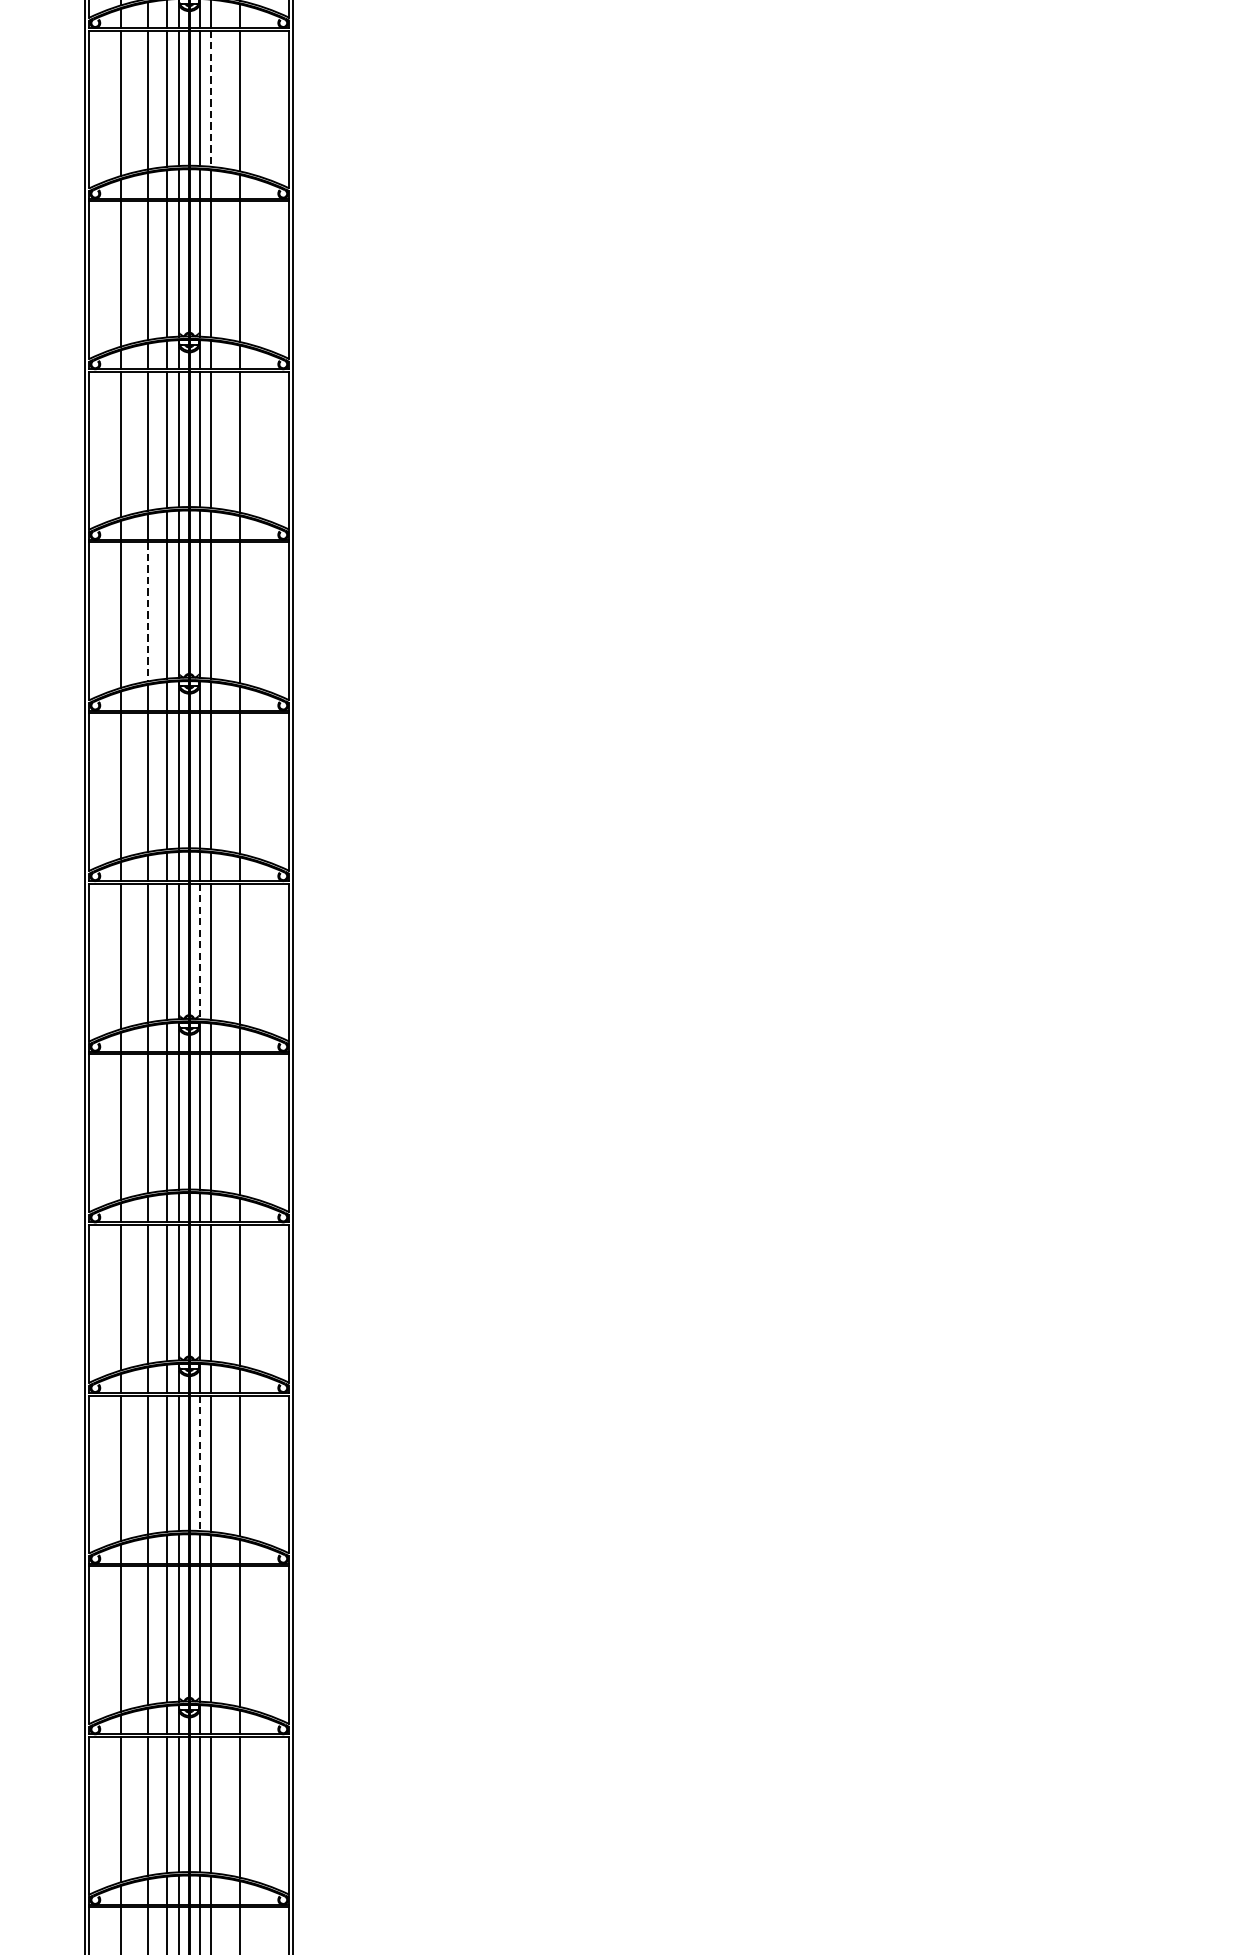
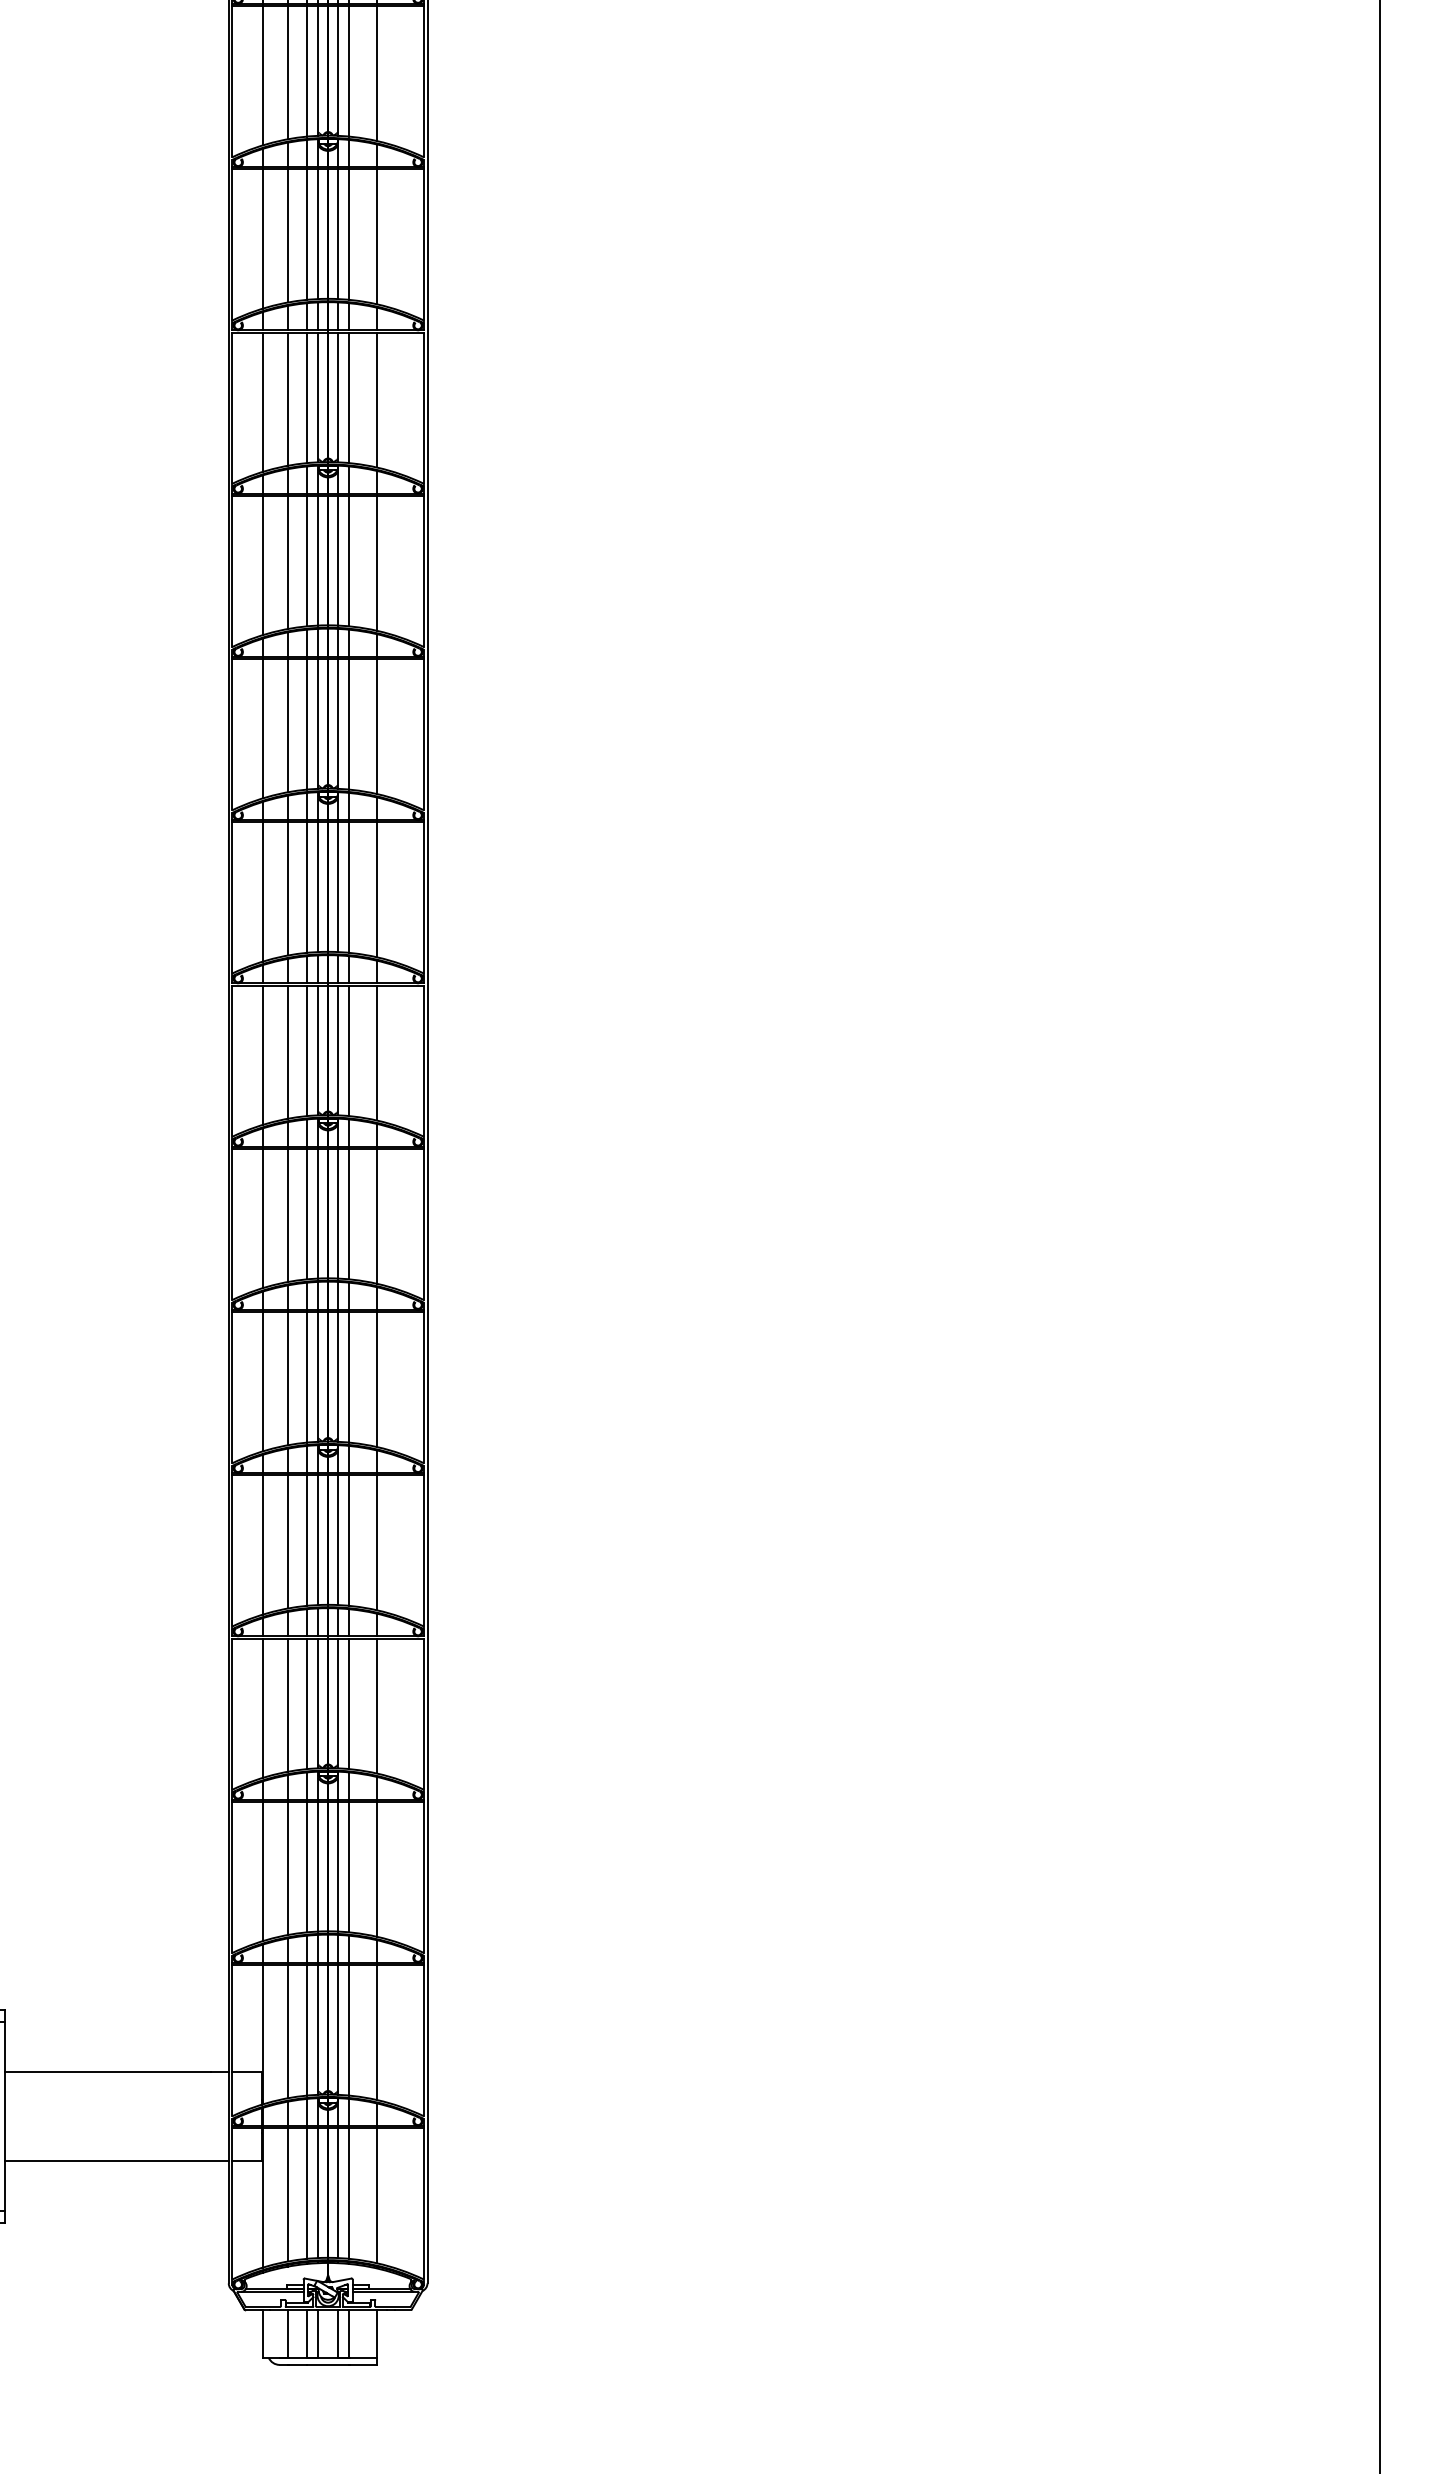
line: (210, 99) -> (348, 235), dashed -> solid
line: (147, 612) -> (288, 726), dashed -> solid
line: (200, 951) -> (338, 1050), dashed -> solid
line: (200, 1463) -> (338, 1540), dashed -> solid

